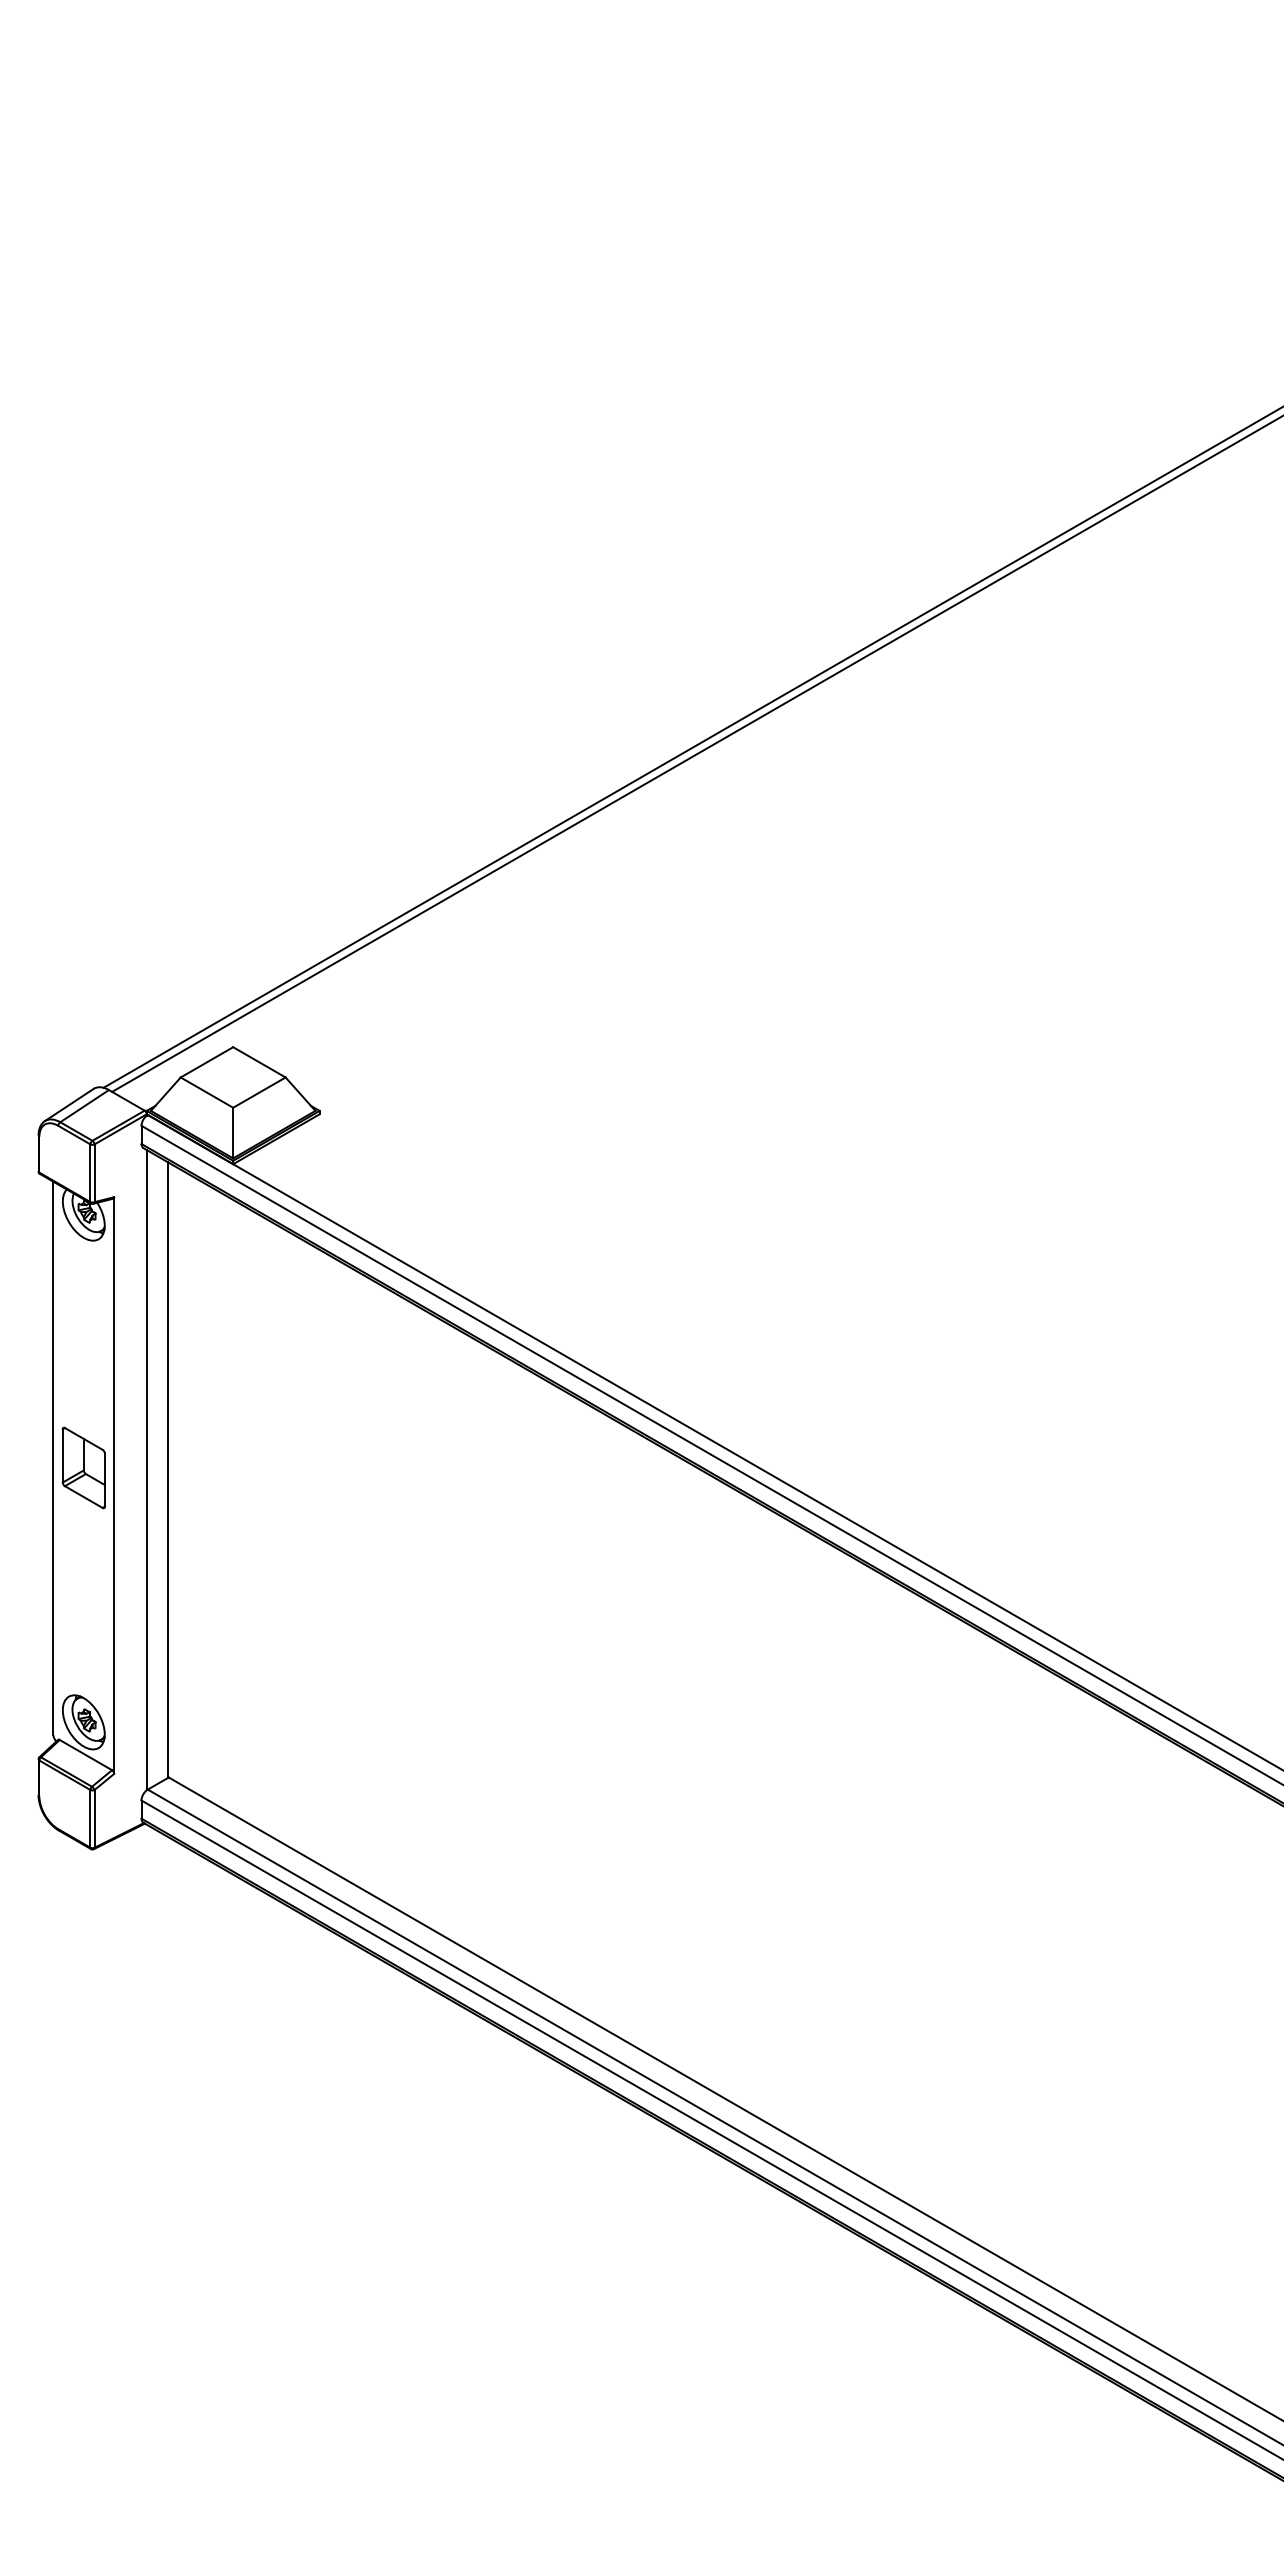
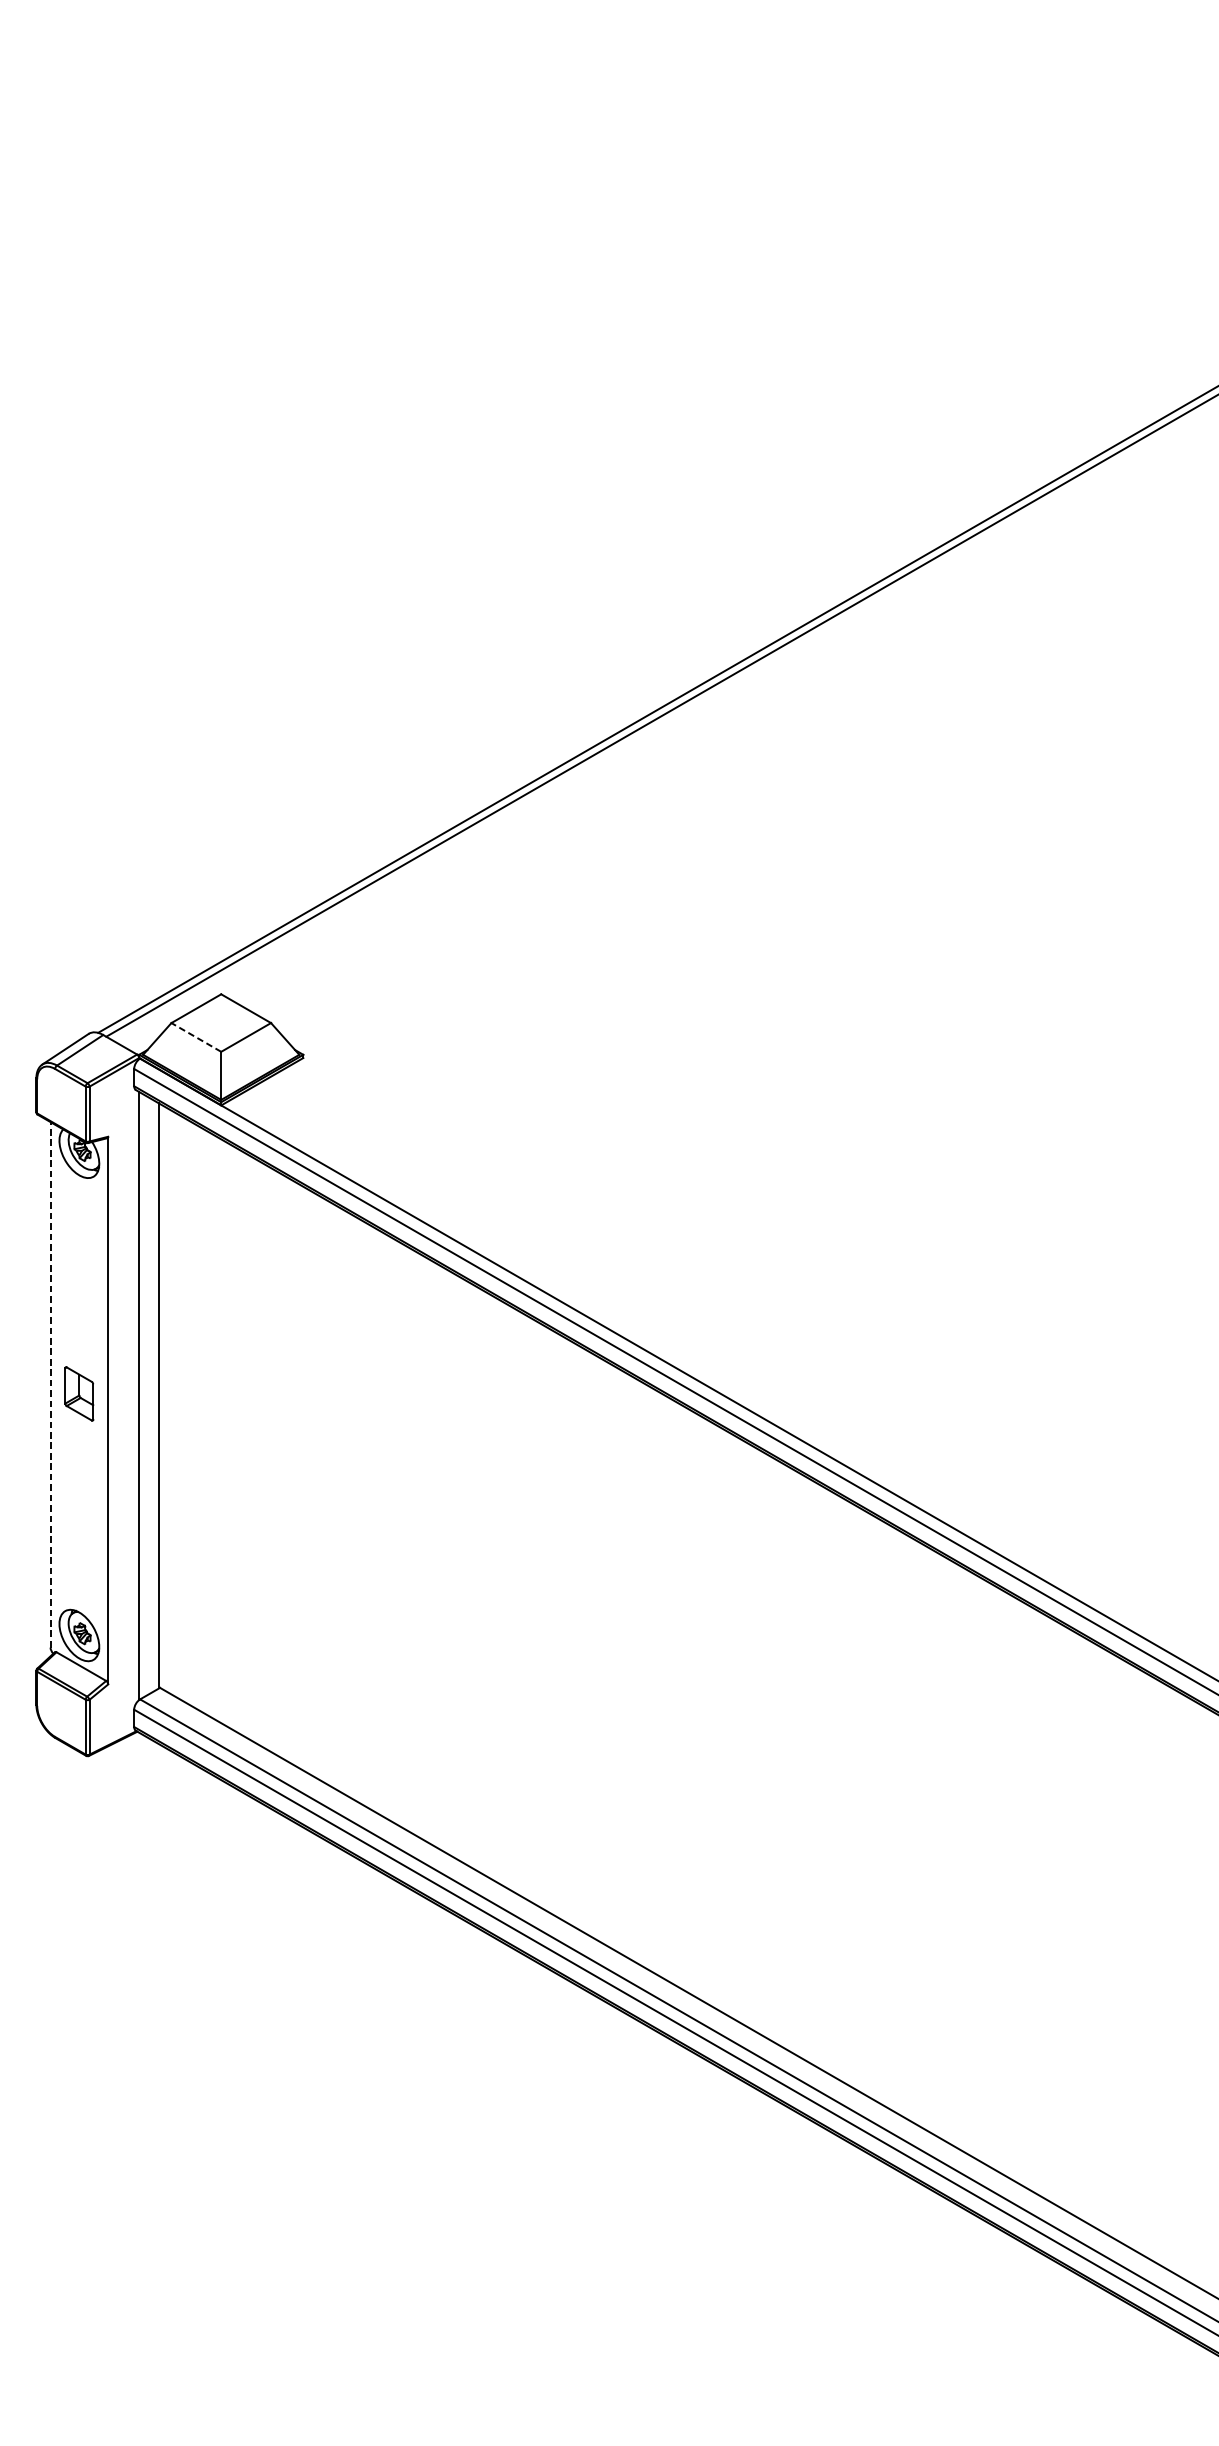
line: (206, 1092) -> (195, 1037), solid -> dashed
line: (53, 1458) -> (50, 1384), solid -> dashed
part: (83, 1467) -> (79, 1393), size x0.7

